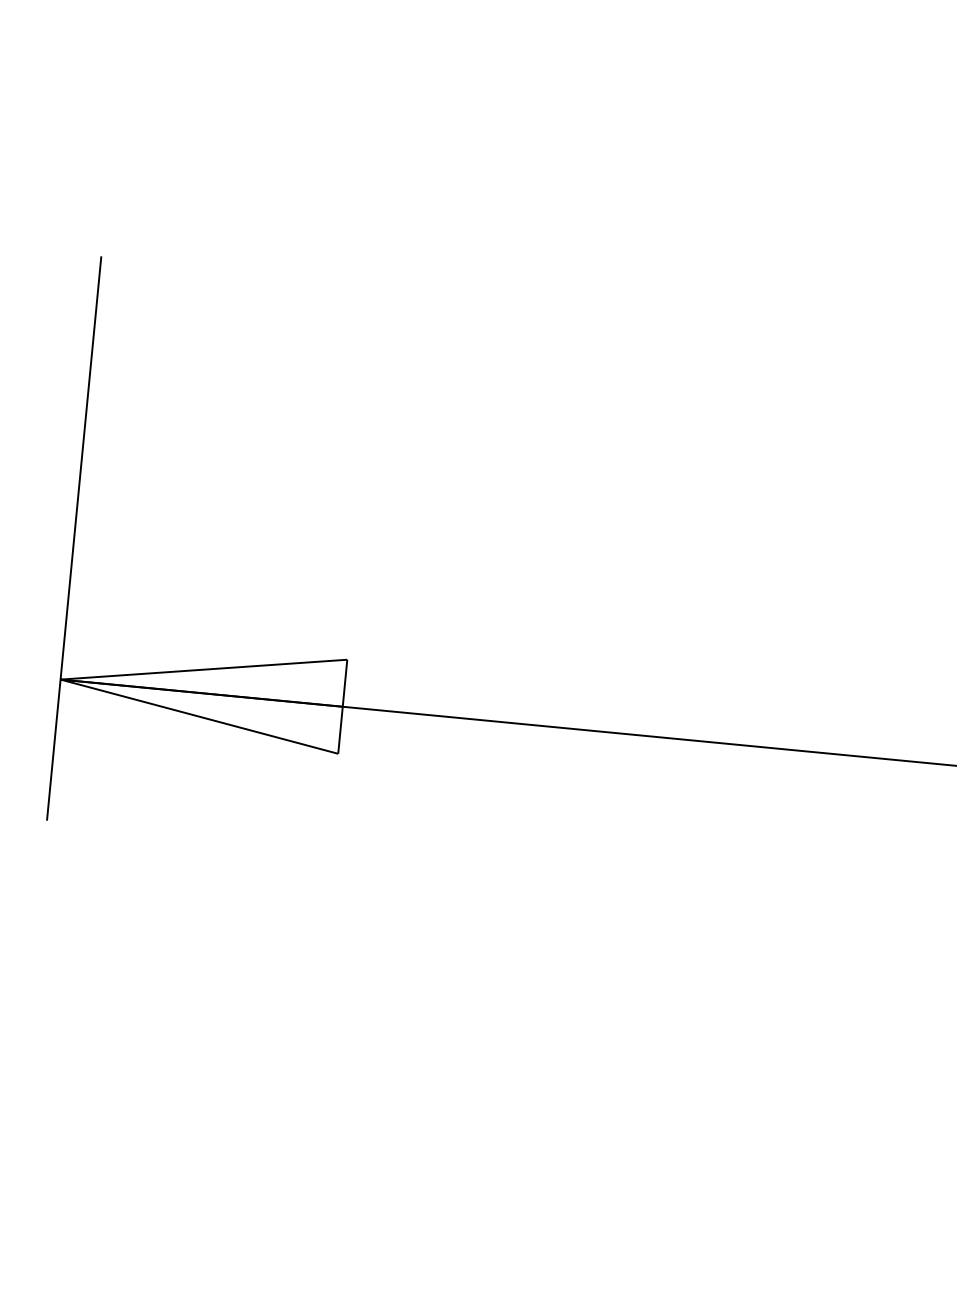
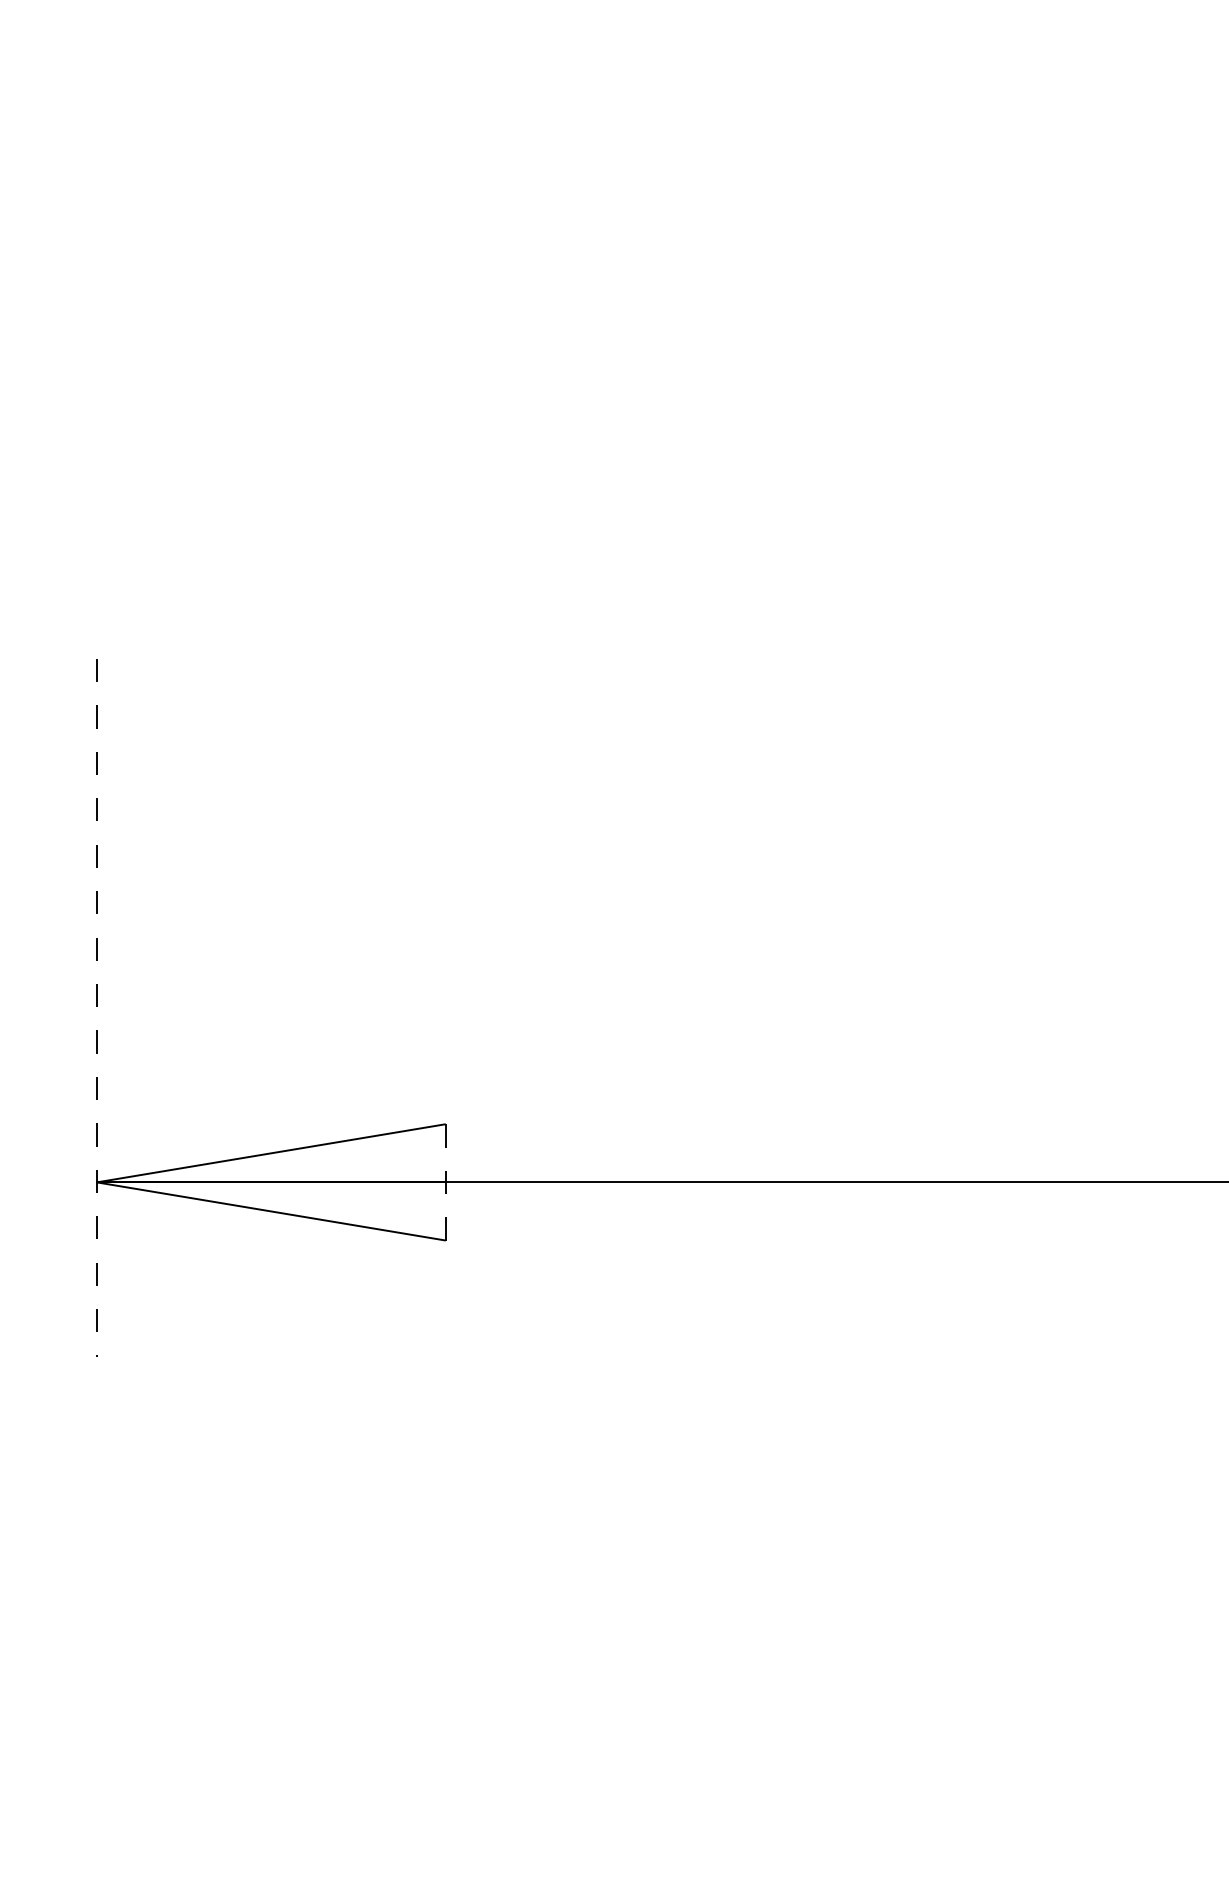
line: (73, 538) -> (96, 1007), solid -> dashed
line: (342, 706) -> (445, 1181), solid -> dashed

